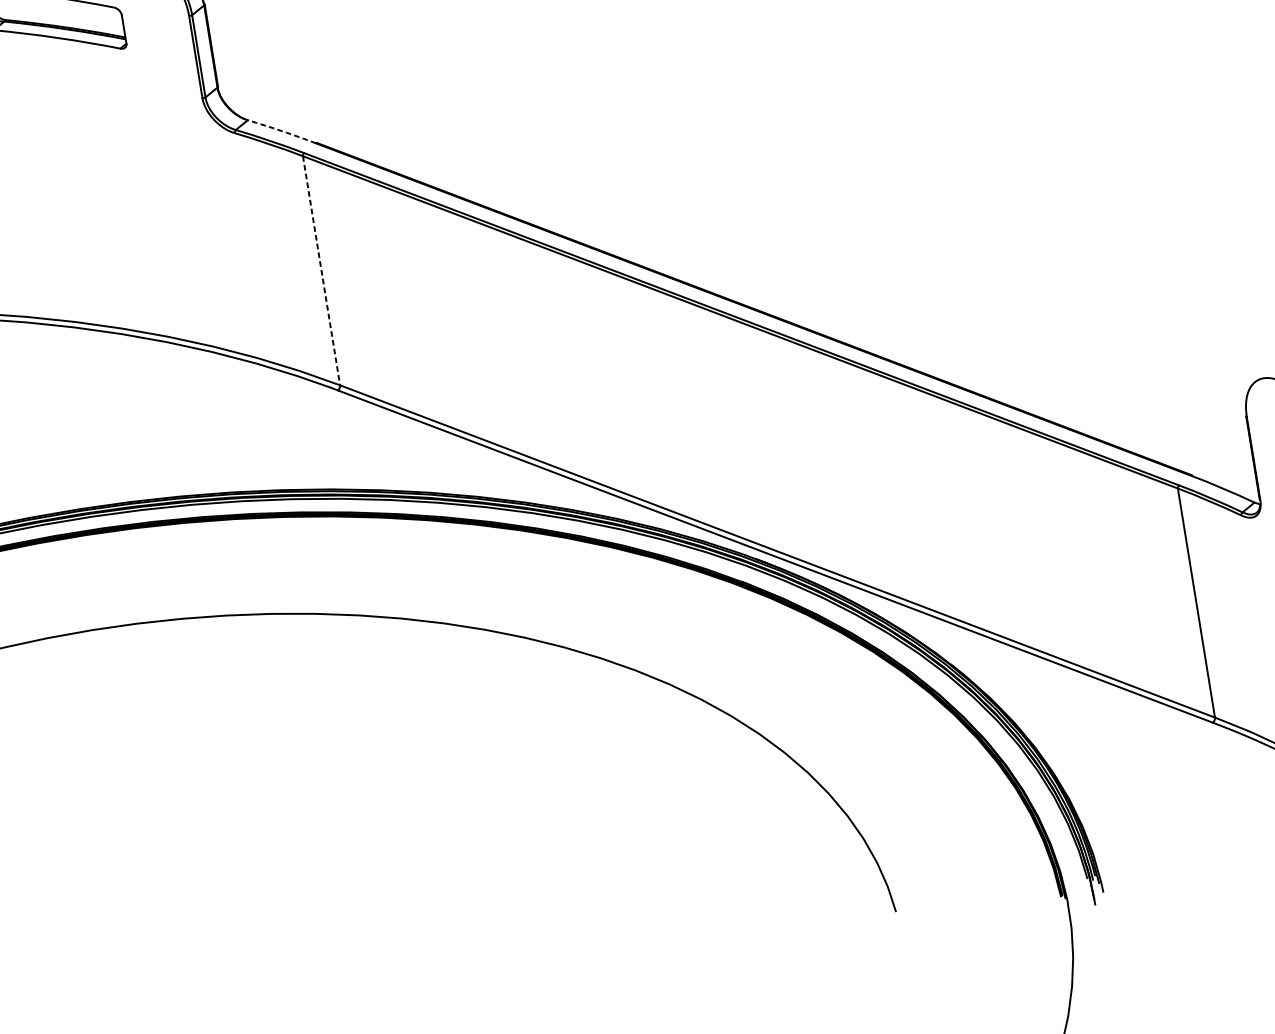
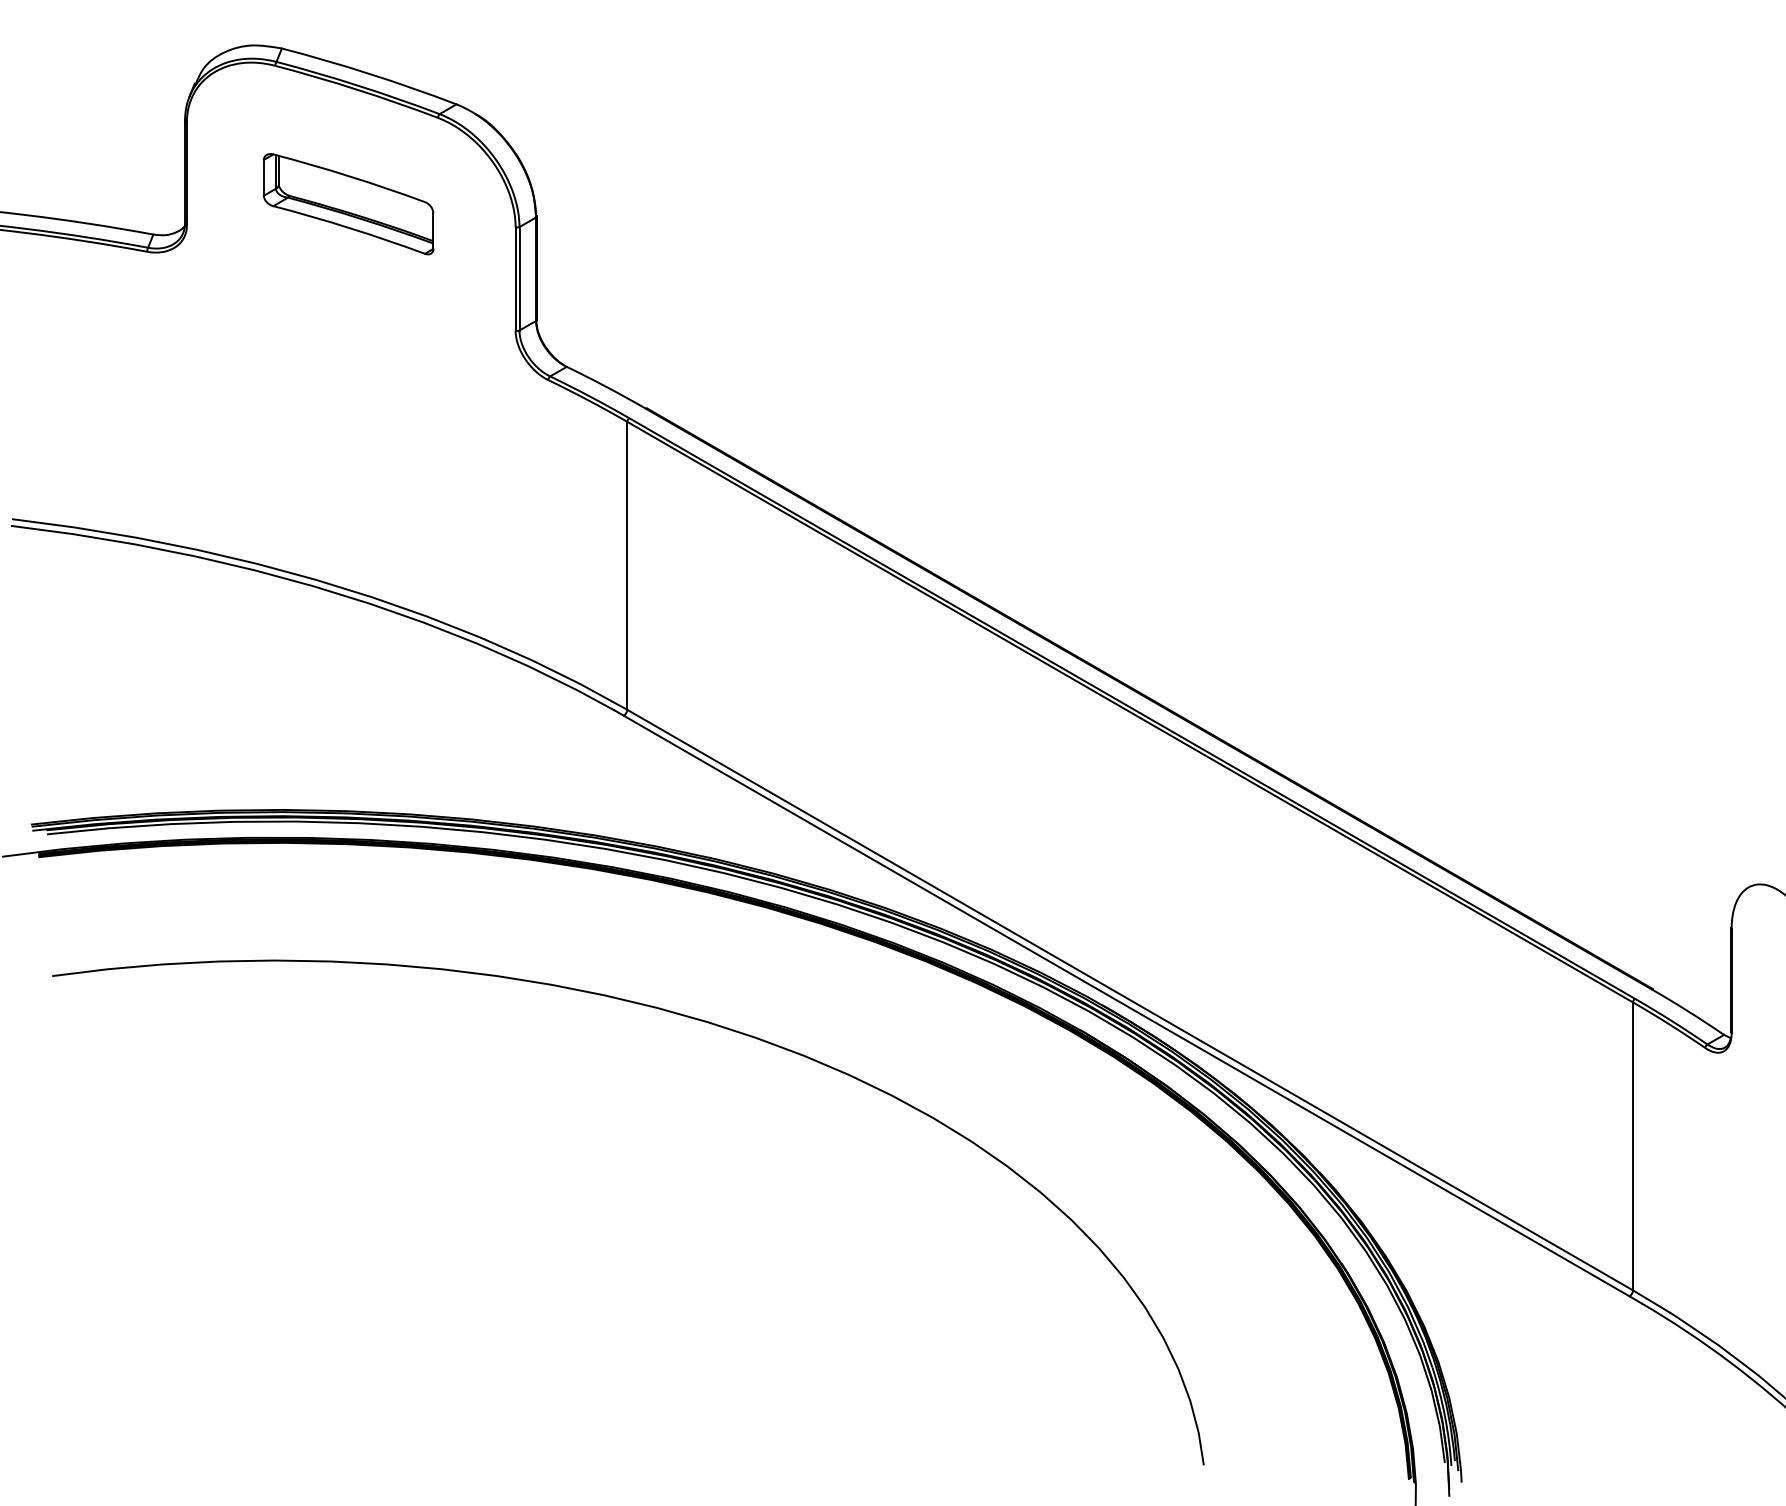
arc: (282, 131) -> (606, 387), dashed -> solid
line: (321, 270) -> (627, 565), dashed -> solid

